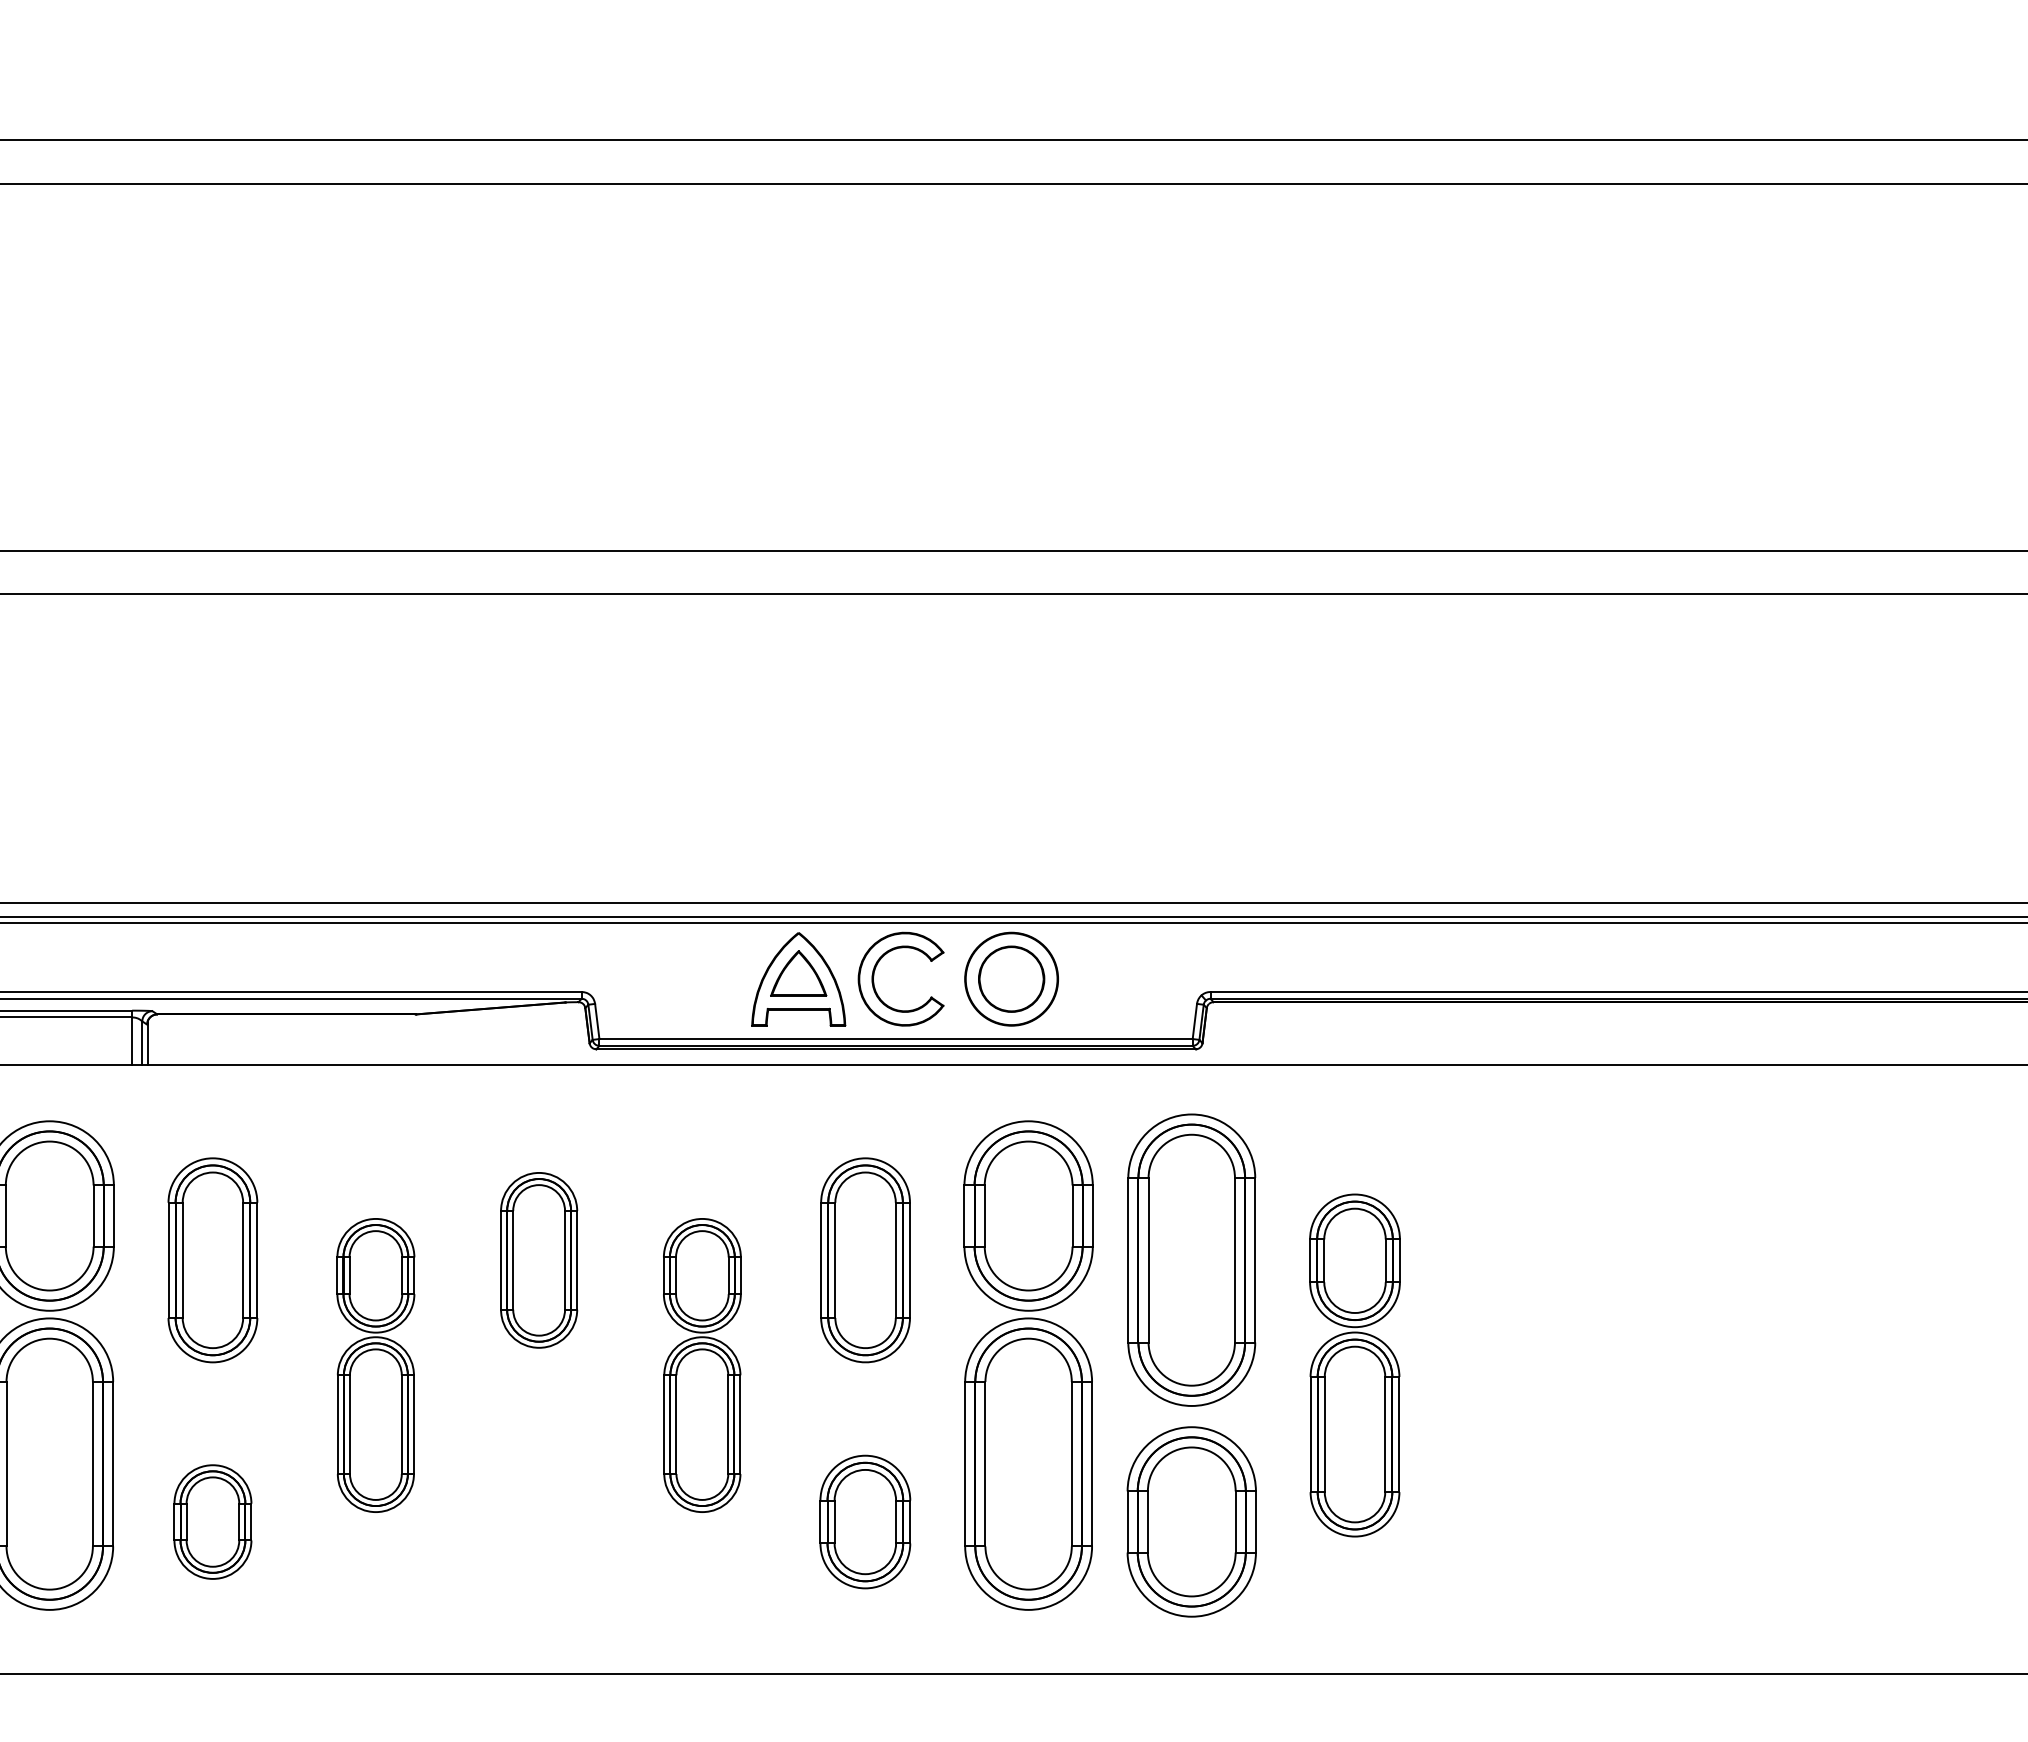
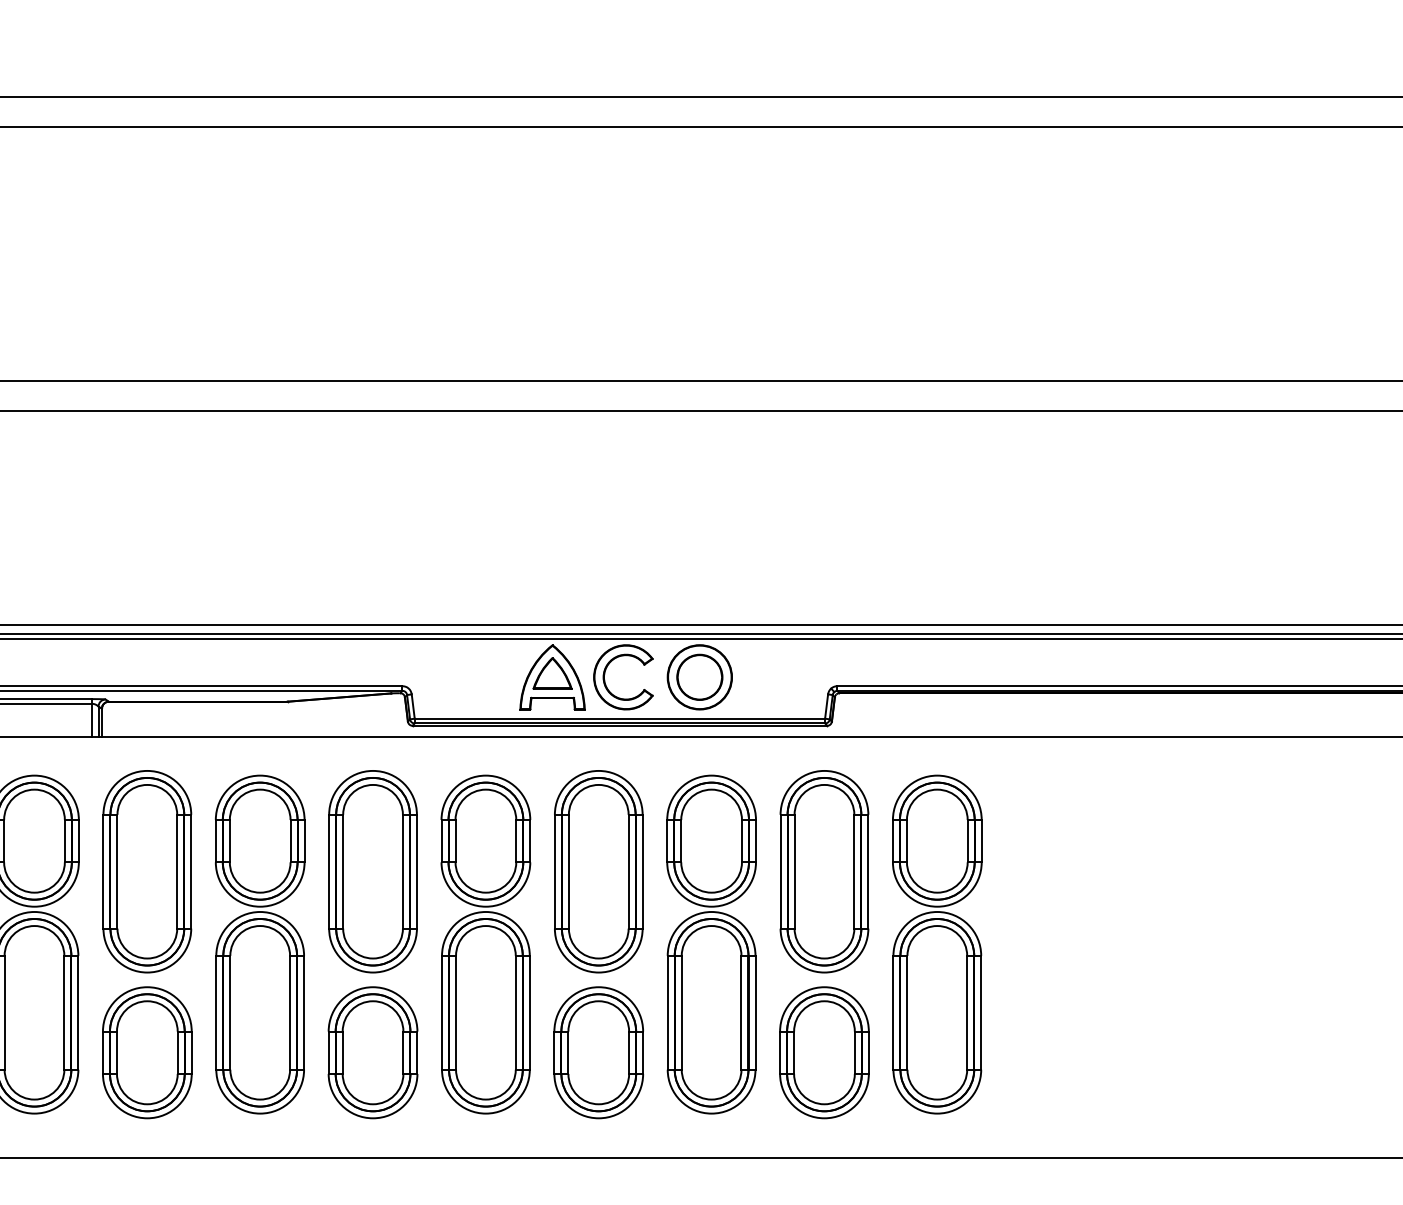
part: (213, 1259) -> (147, 871), size x1.43
part: (538, 1259) -> (372, 871), size x1.67
part: (865, 1259) -> (598, 871), size x1.43
part: (375, 1365) -> (259, 944), size x1.67
part: (701, 1365) -> (485, 944), size x1.67
part: (1355, 1365) -> (937, 944), size x1.43
part: (213, 1521) -> (147, 1052), size x1.67
part: (538, 1521) -> (372, 1052), added
part: (865, 1521) -> (598, 1052), size x1.43

